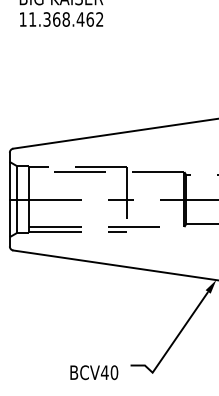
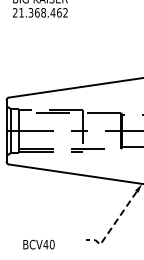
text: (23, 19) -> (15, 12), 11.368.462 -> 21.368.462
line: (172, 343) -> (113, 225), solid -> dashed
text: (93, 372) -> (38, 244), moved

